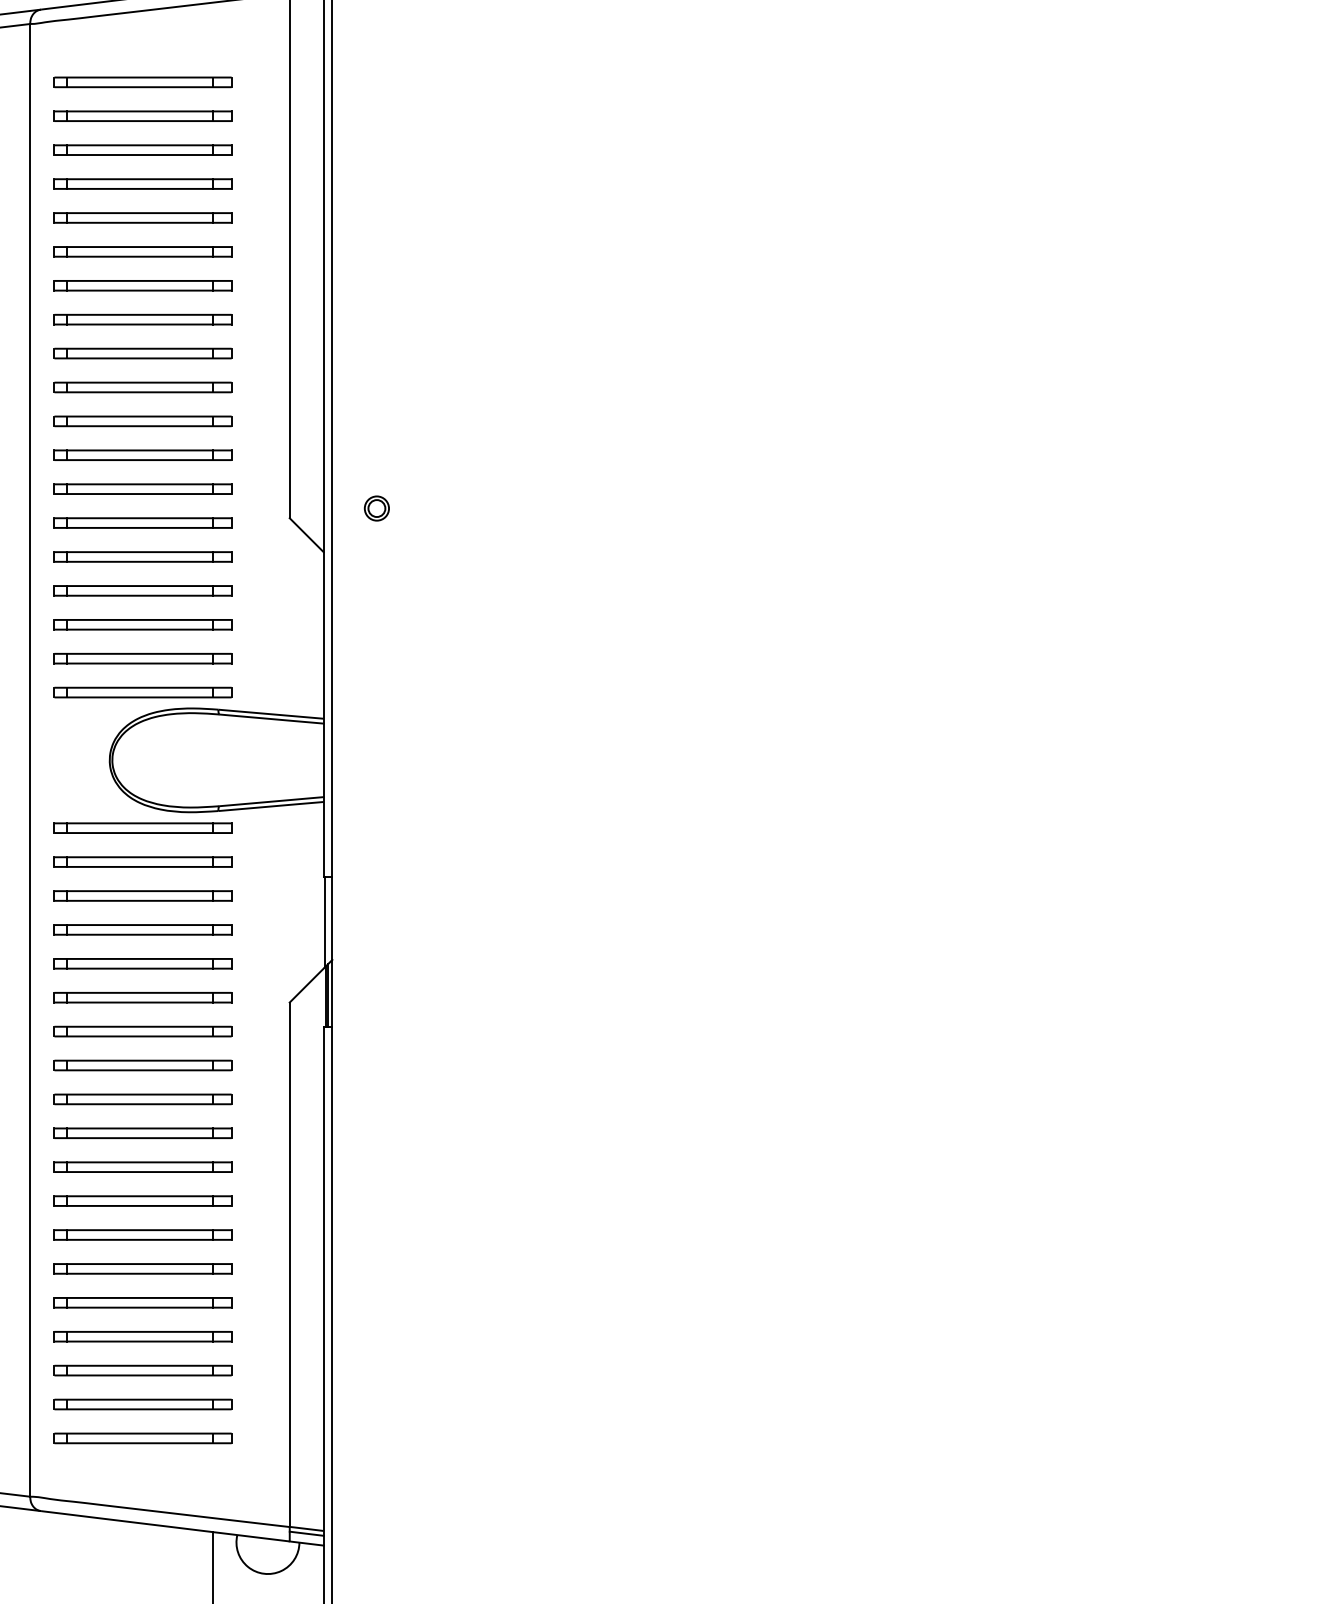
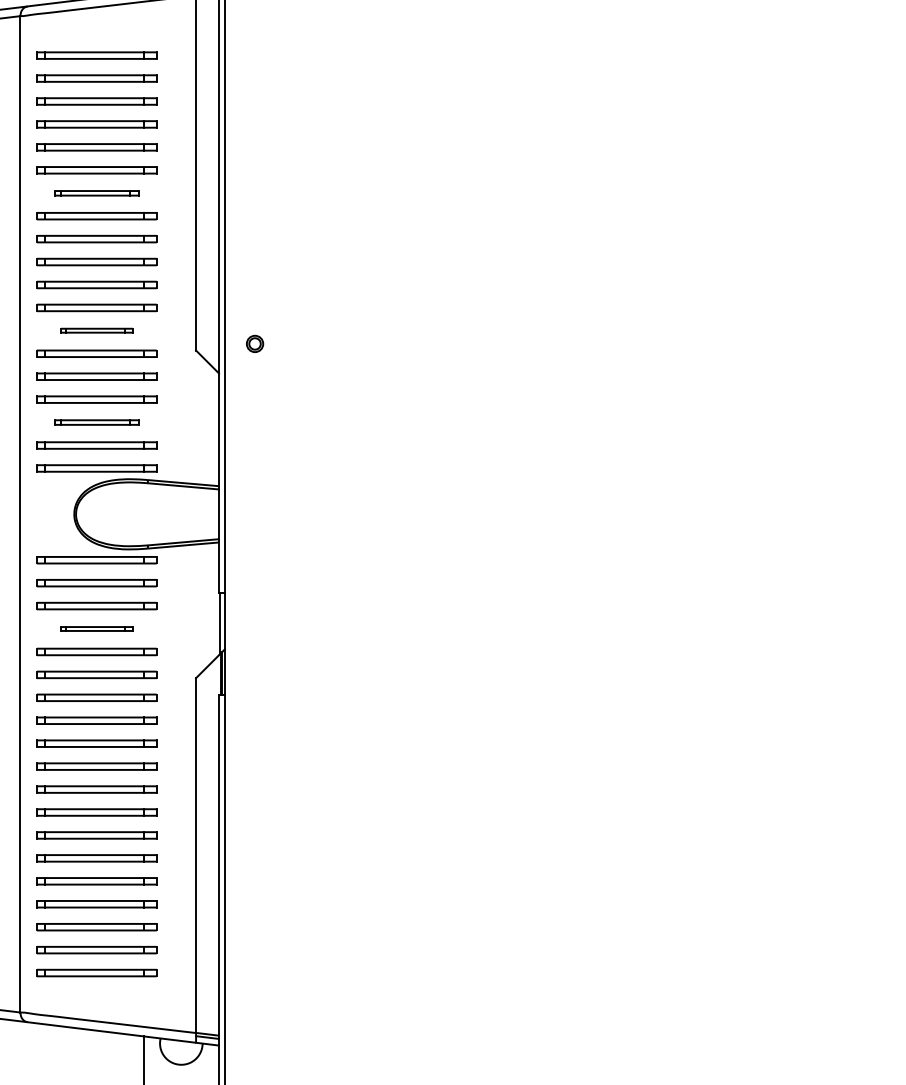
part: (142, 286) -> (96, 193), size x0.7
part: (142, 488) -> (96, 330), size x0.6
part: (142, 624) -> (96, 422), size x0.7
part: (142, 929) -> (96, 628), size x0.6

